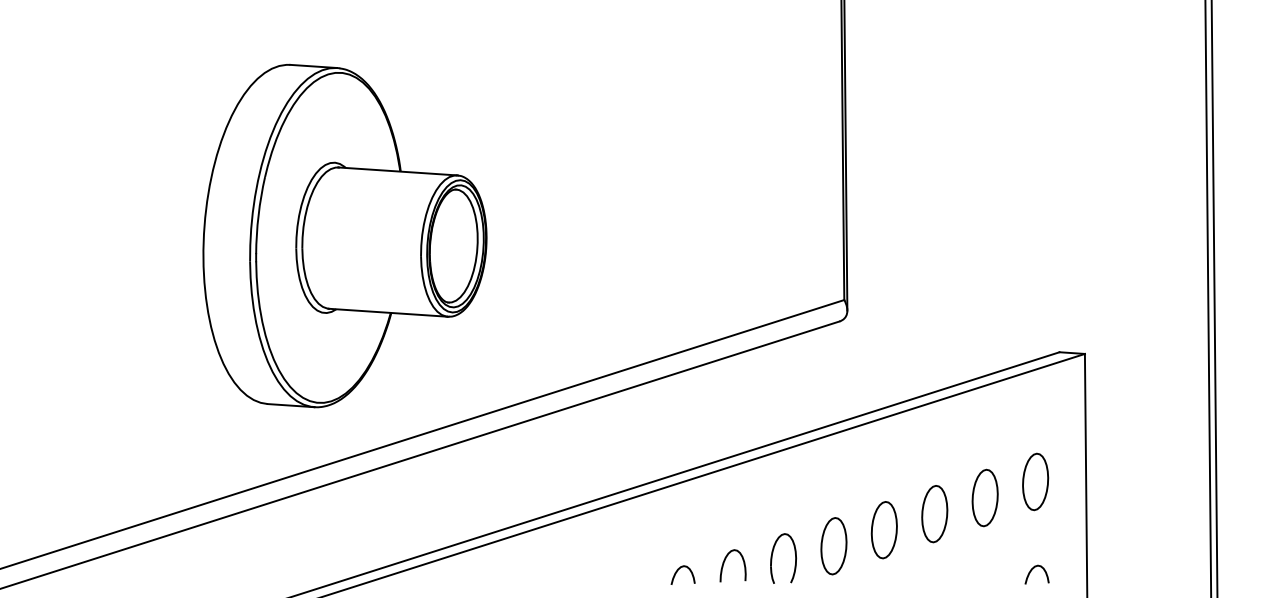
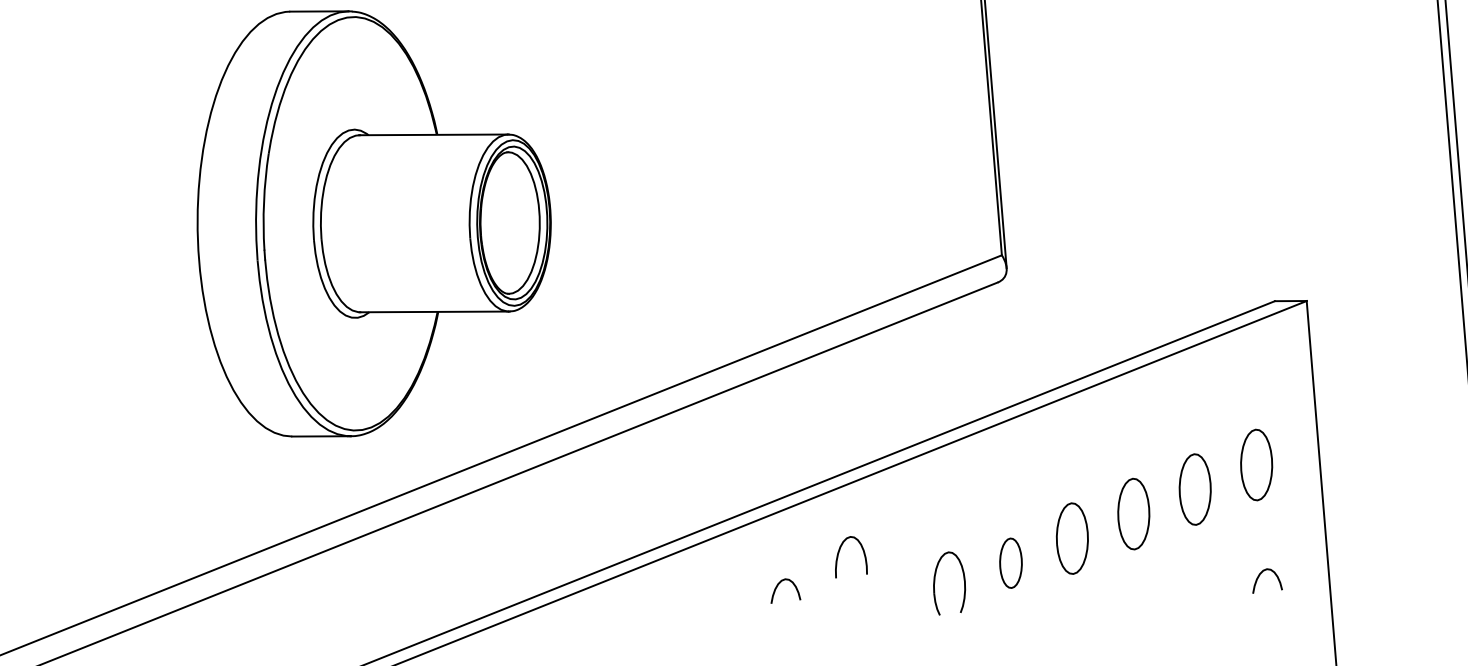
part: (833, 546) -> (1010, 563), size x0.7
curve: (725, 561) -> (840, 551), moved
curve: (677, 572) -> (777, 587), moved

